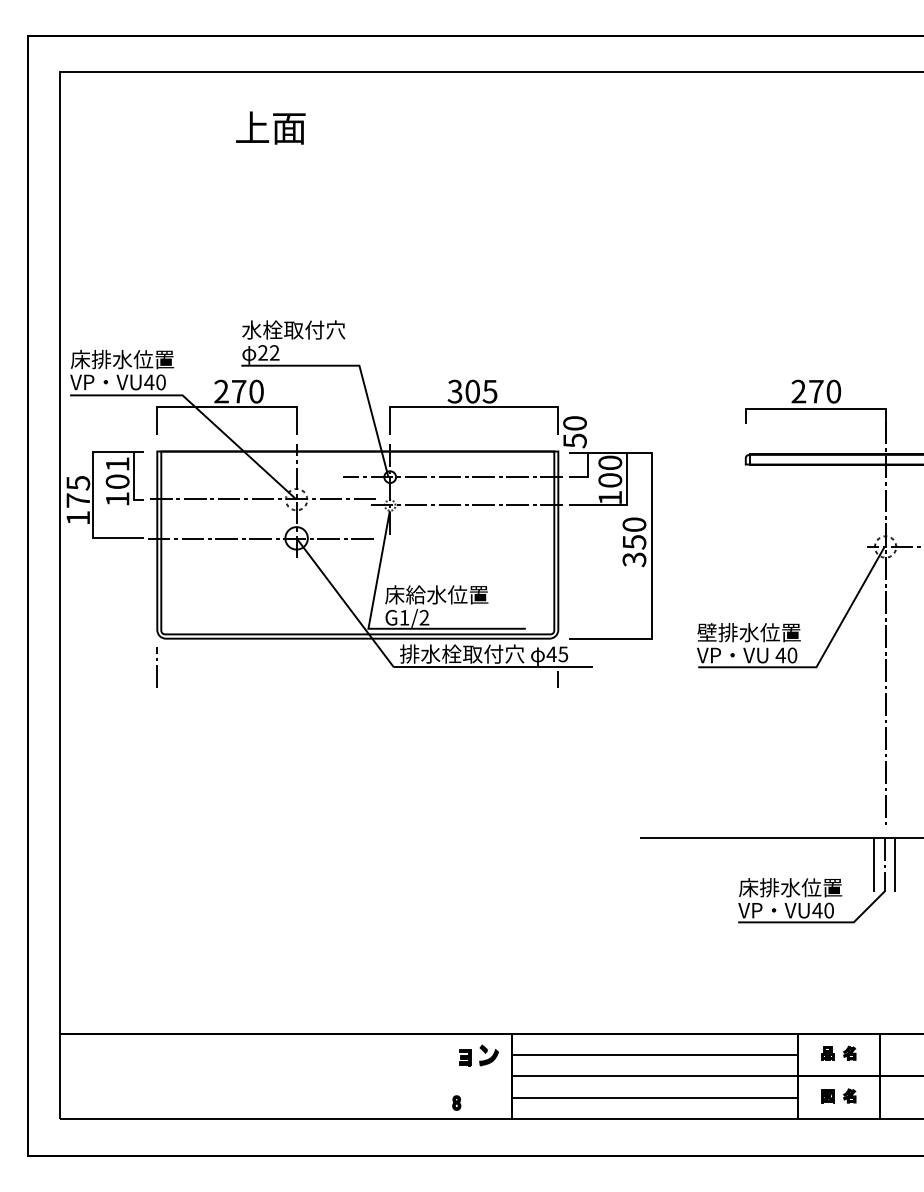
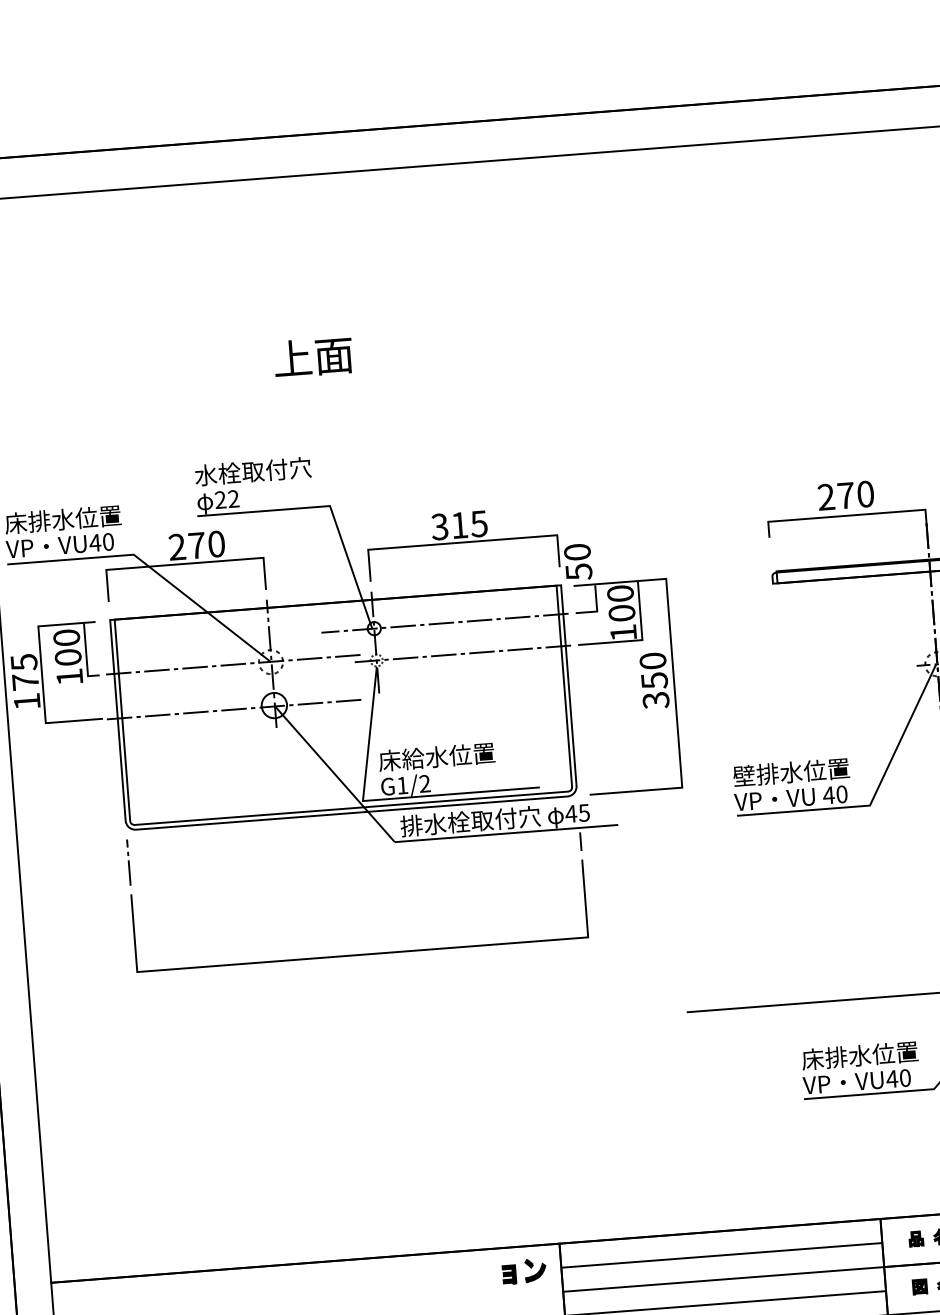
text: (270, 127) -> (312, 356), moved
text: (472, 391) -> (459, 525), 305 -> 315
text: (117, 464) -> (66, 638), 101 -> 100
line: (357, 764) -> (362, 954), added

